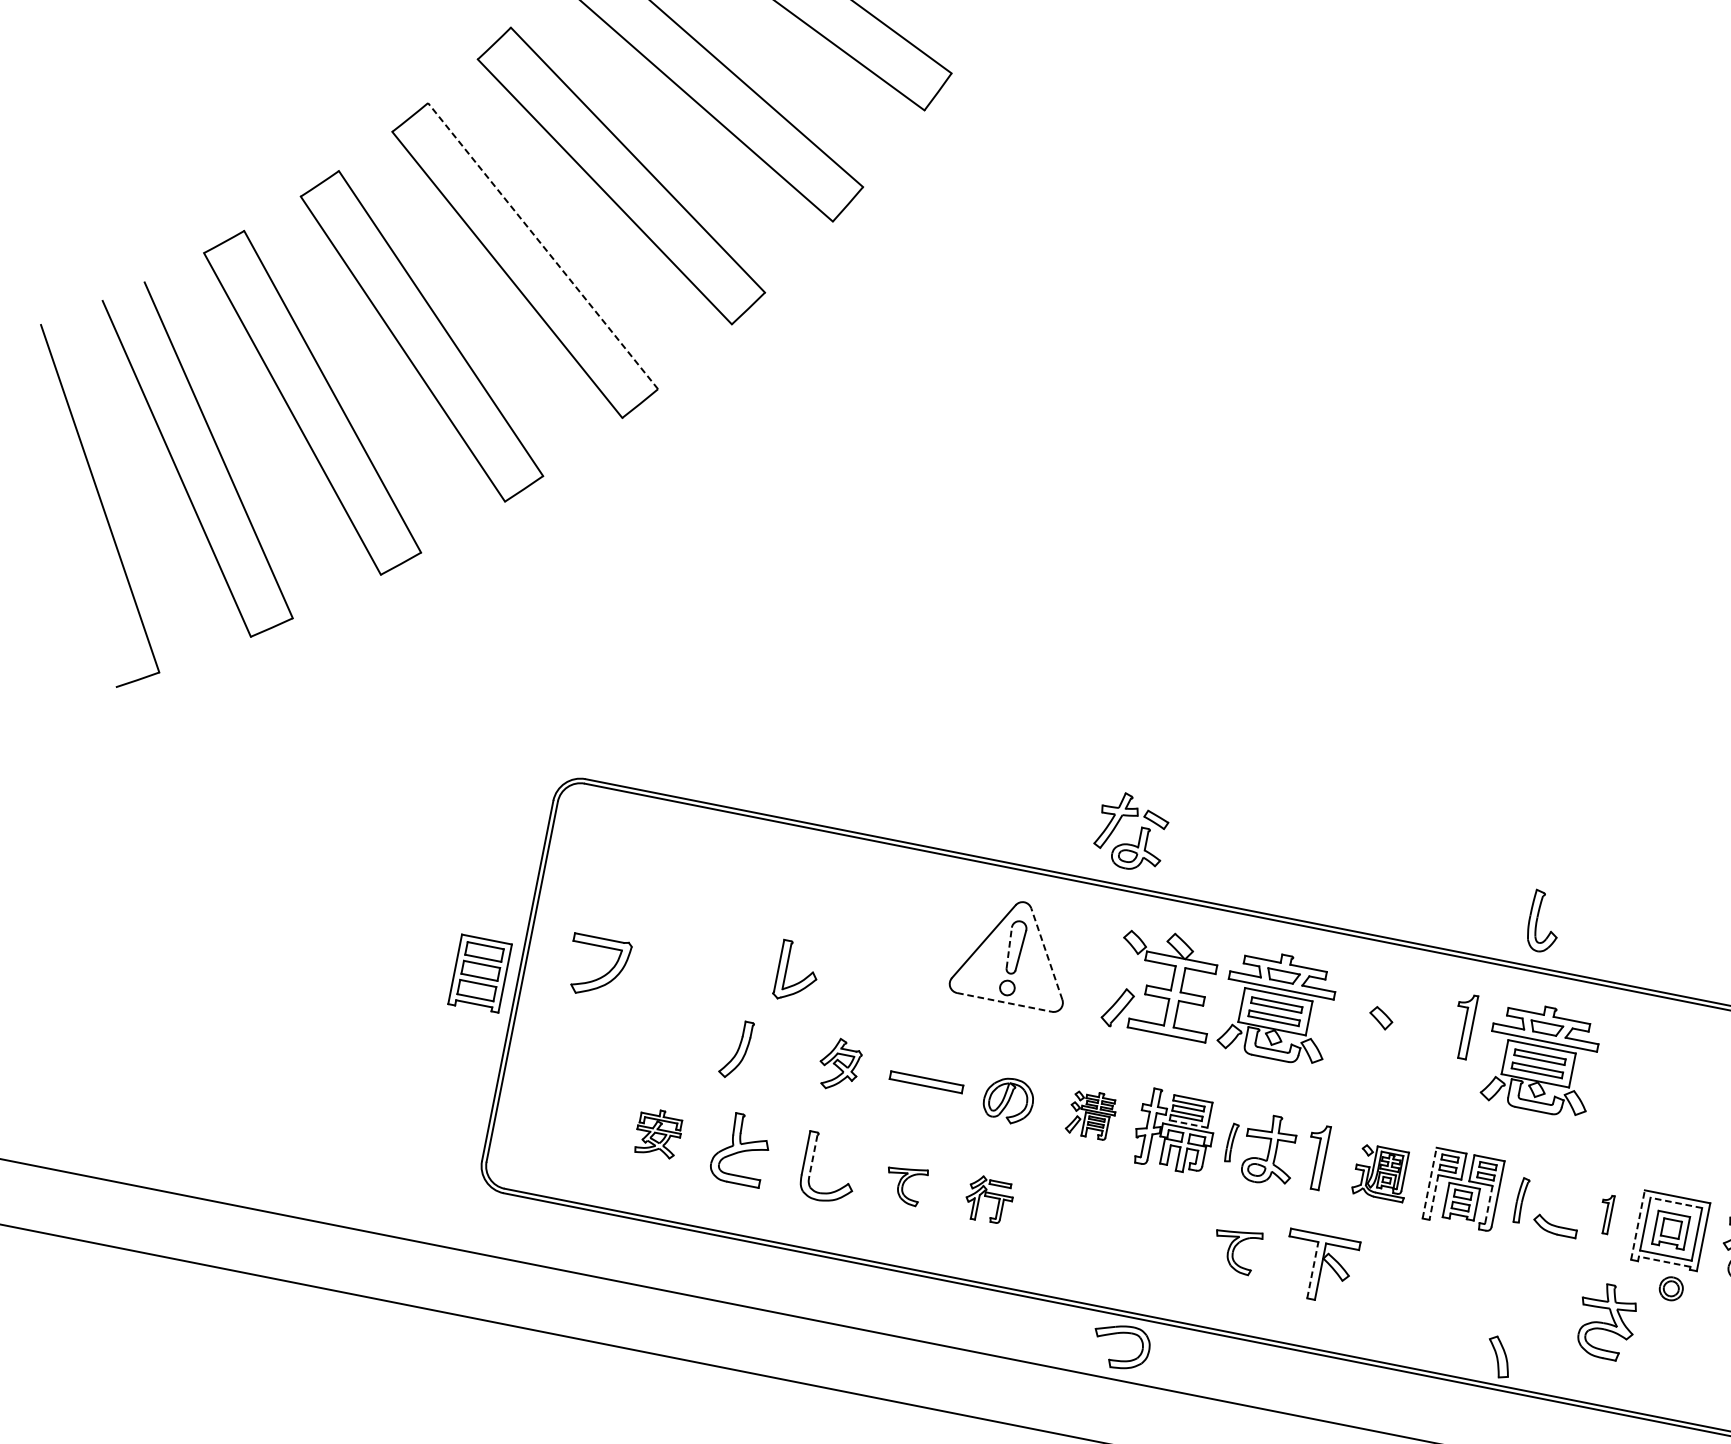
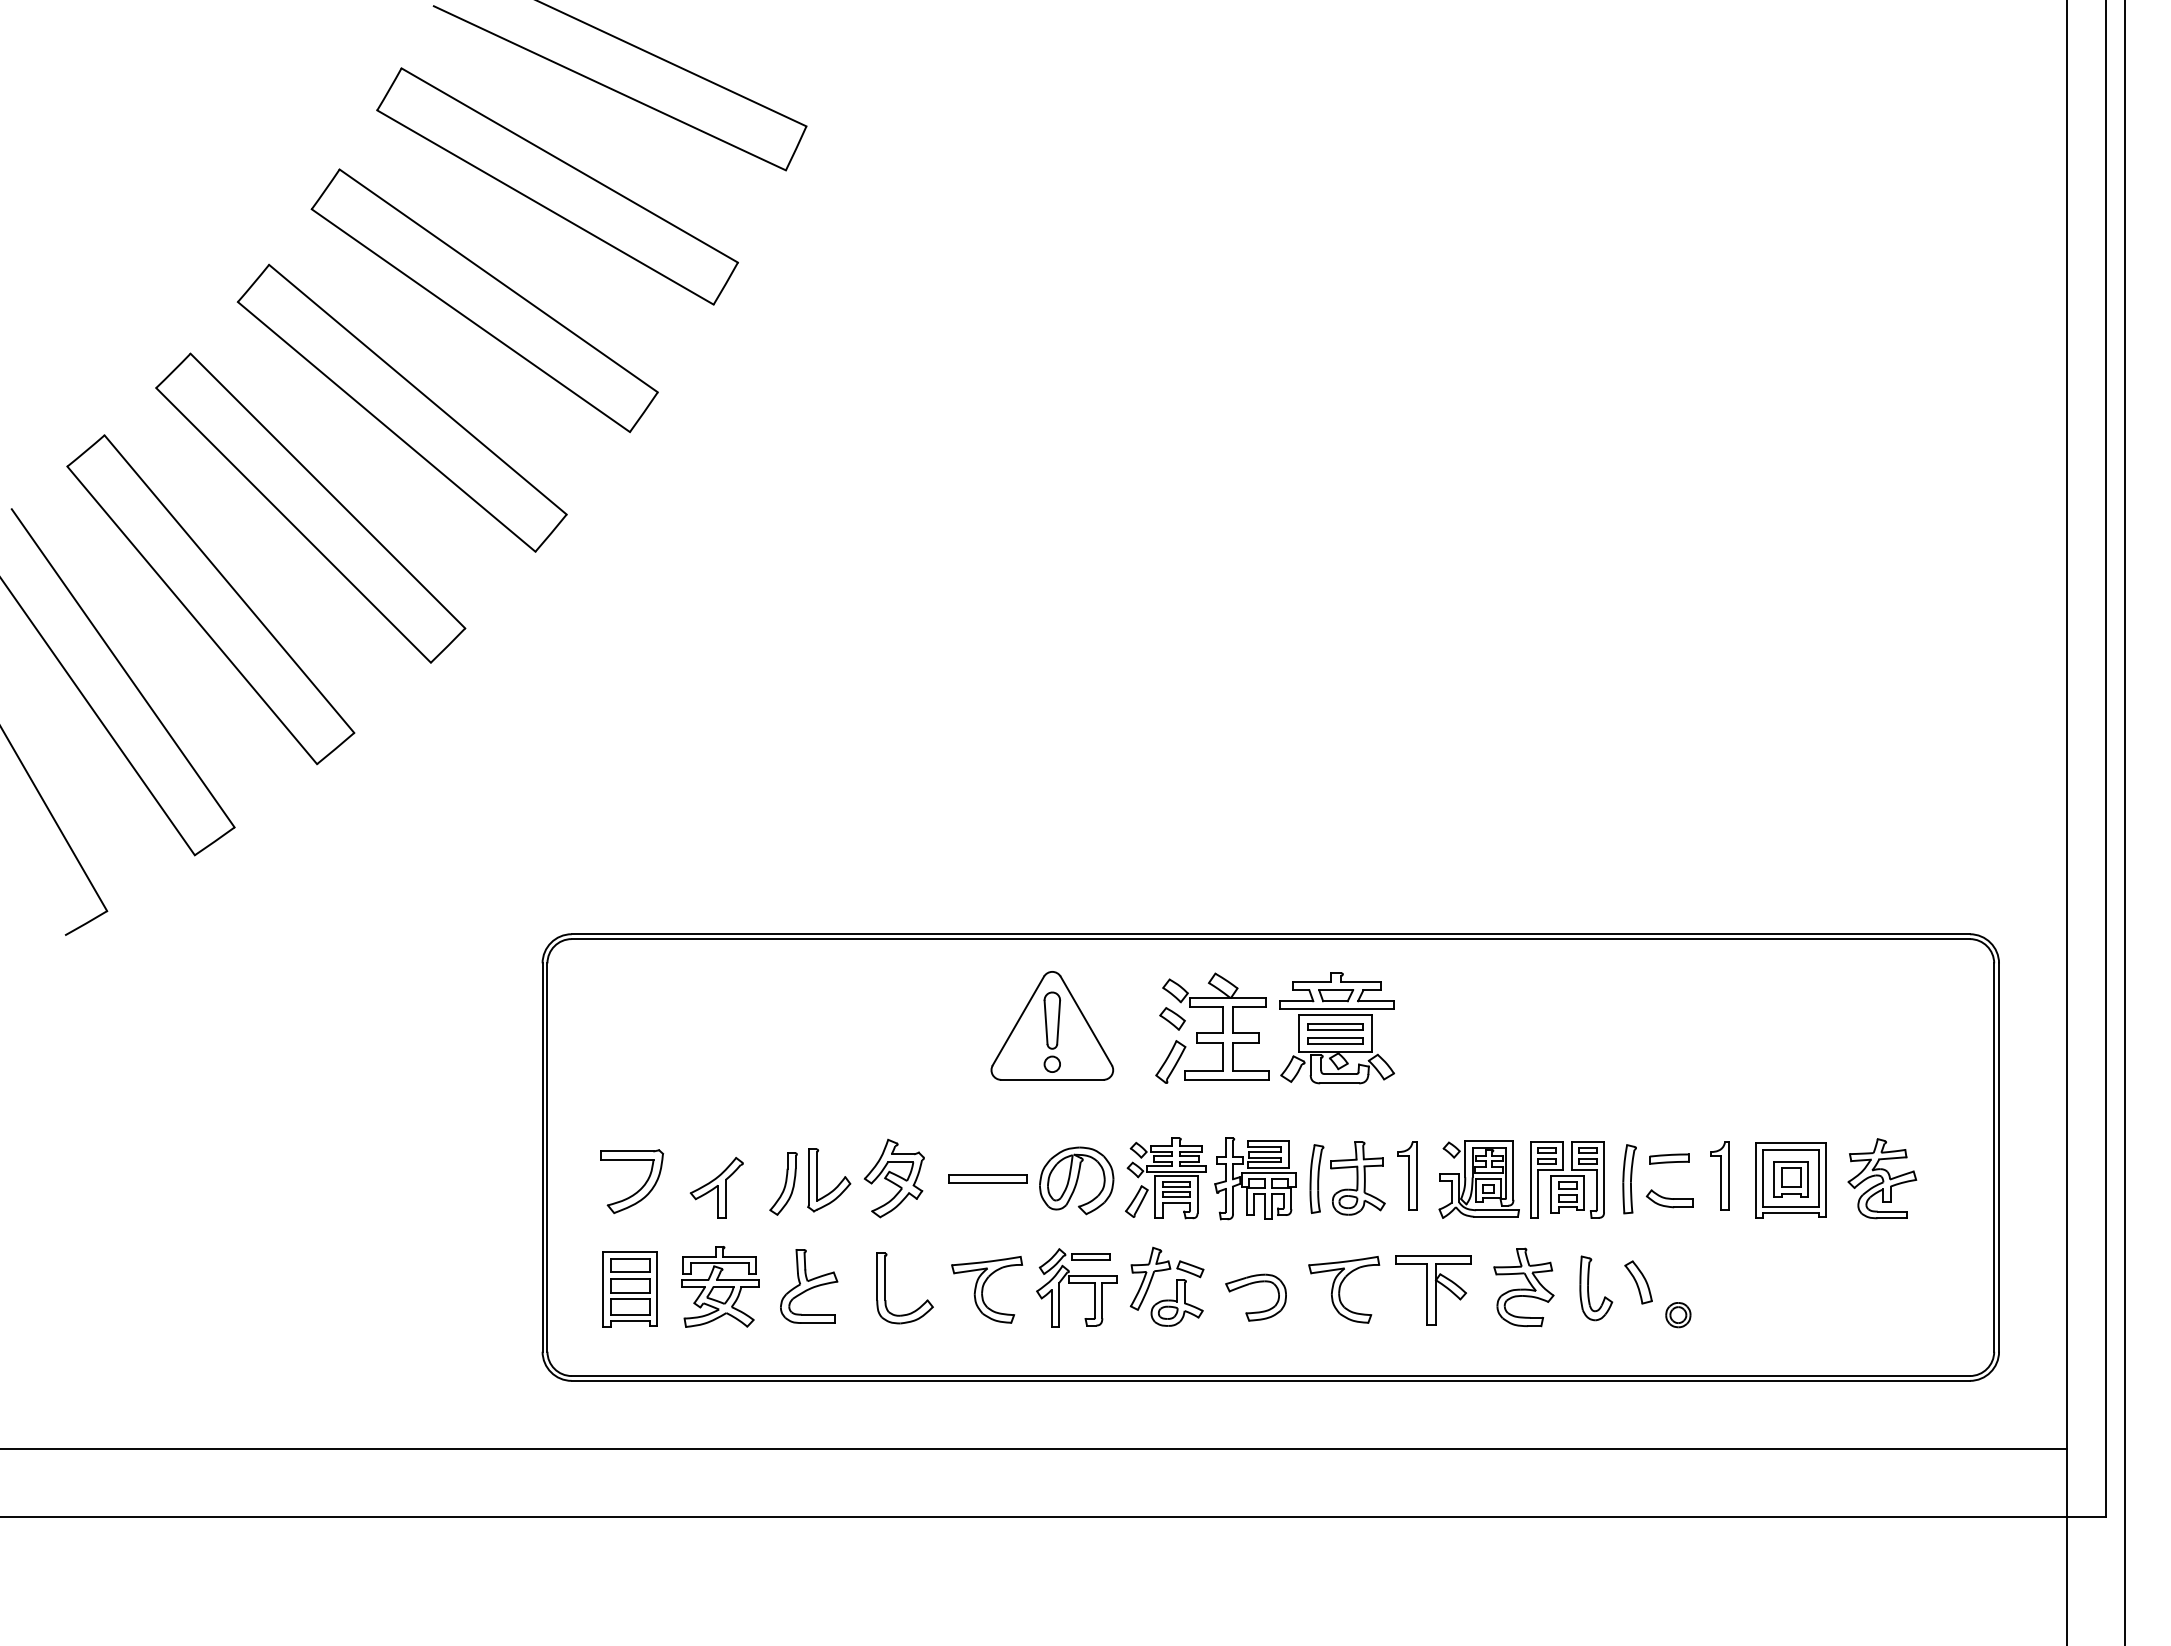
line: (542, 245) -> (417, 389), dashed -> solid
part: (1140, 833) -> (1176, 1286), moved
part: (1537, 920) -> (1588, 1288), moved
line: (1009, 948) -> (1046, 1022), dashed -> solid
line: (1047, 953) -> (1086, 1020), dashed -> solid
part: (479, 974) -> (629, 1289), moved
part: (601, 976) -> (637, 1190), moved
part: (803, 979) -> (836, 1186), moved
line: (1004, 1002) -> (1052, 1079), dashed -> solid
part: (1381, 1017) -> (1172, 1018), moved
part: (1463, 1025) -> (1533, 1009), removed
part: (673, 1040) -> (716, 1187), added
part: (1540, 1059) -> (1620, 1028), removed
part: (839, 1064) -> (893, 1178), size x1.43
part: (1008, 1100) -> (1076, 1180), size x1.43
part: (1091, 1114) -> (1165, 1178), size x1.67
line: (1187, 1124) -> (1267, 1168), dashed -> solid
part: (658, 1133) -> (720, 1286), size x1.67
part: (1231, 1142) -> (1316, 1178), size x1.67
line: (813, 1155) -> (885, 1278), dashed -> solid
part: (1381, 1172) -> (1478, 1179), size x1.43
line: (1429, 1182) -> (1530, 1179), dashed -> solid
part: (905, 1184) -> (987, 1289), size x1.67
part: (1562, 1188) -> (1669, 1158), added
line: (1434, 1197) -> (1538, 1194), dashed -> solid
part: (988, 1199) -> (1076, 1287), size x1.67
part: (1521, 1200) -> (1629, 1179), size x1.43
line: (1676, 1202) -> (1790, 1149), dashed -> solid
line: (1488, 1203) -> (1596, 1189), dashed -> solid
part: (1605, 1213) -> (1719, 1175), size x1.67
line: (1637, 1224) -> (1755, 1180), dashed -> solid
part: (1236, 1250) -> (1344, 1289), size x1.43
line: (1664, 1261) -> (1790, 1213), dashed -> solid
line: (1313, 1269) -> (1427, 1293), dashed -> solid
part: (1671, 1289) -> (1678, 1315), moved
part: (1606, 1321) -> (1523, 1287), moved
part: (1119, 1333) -> (1251, 1284), moved
part: (1498, 1357) -> (1638, 1282), moved

